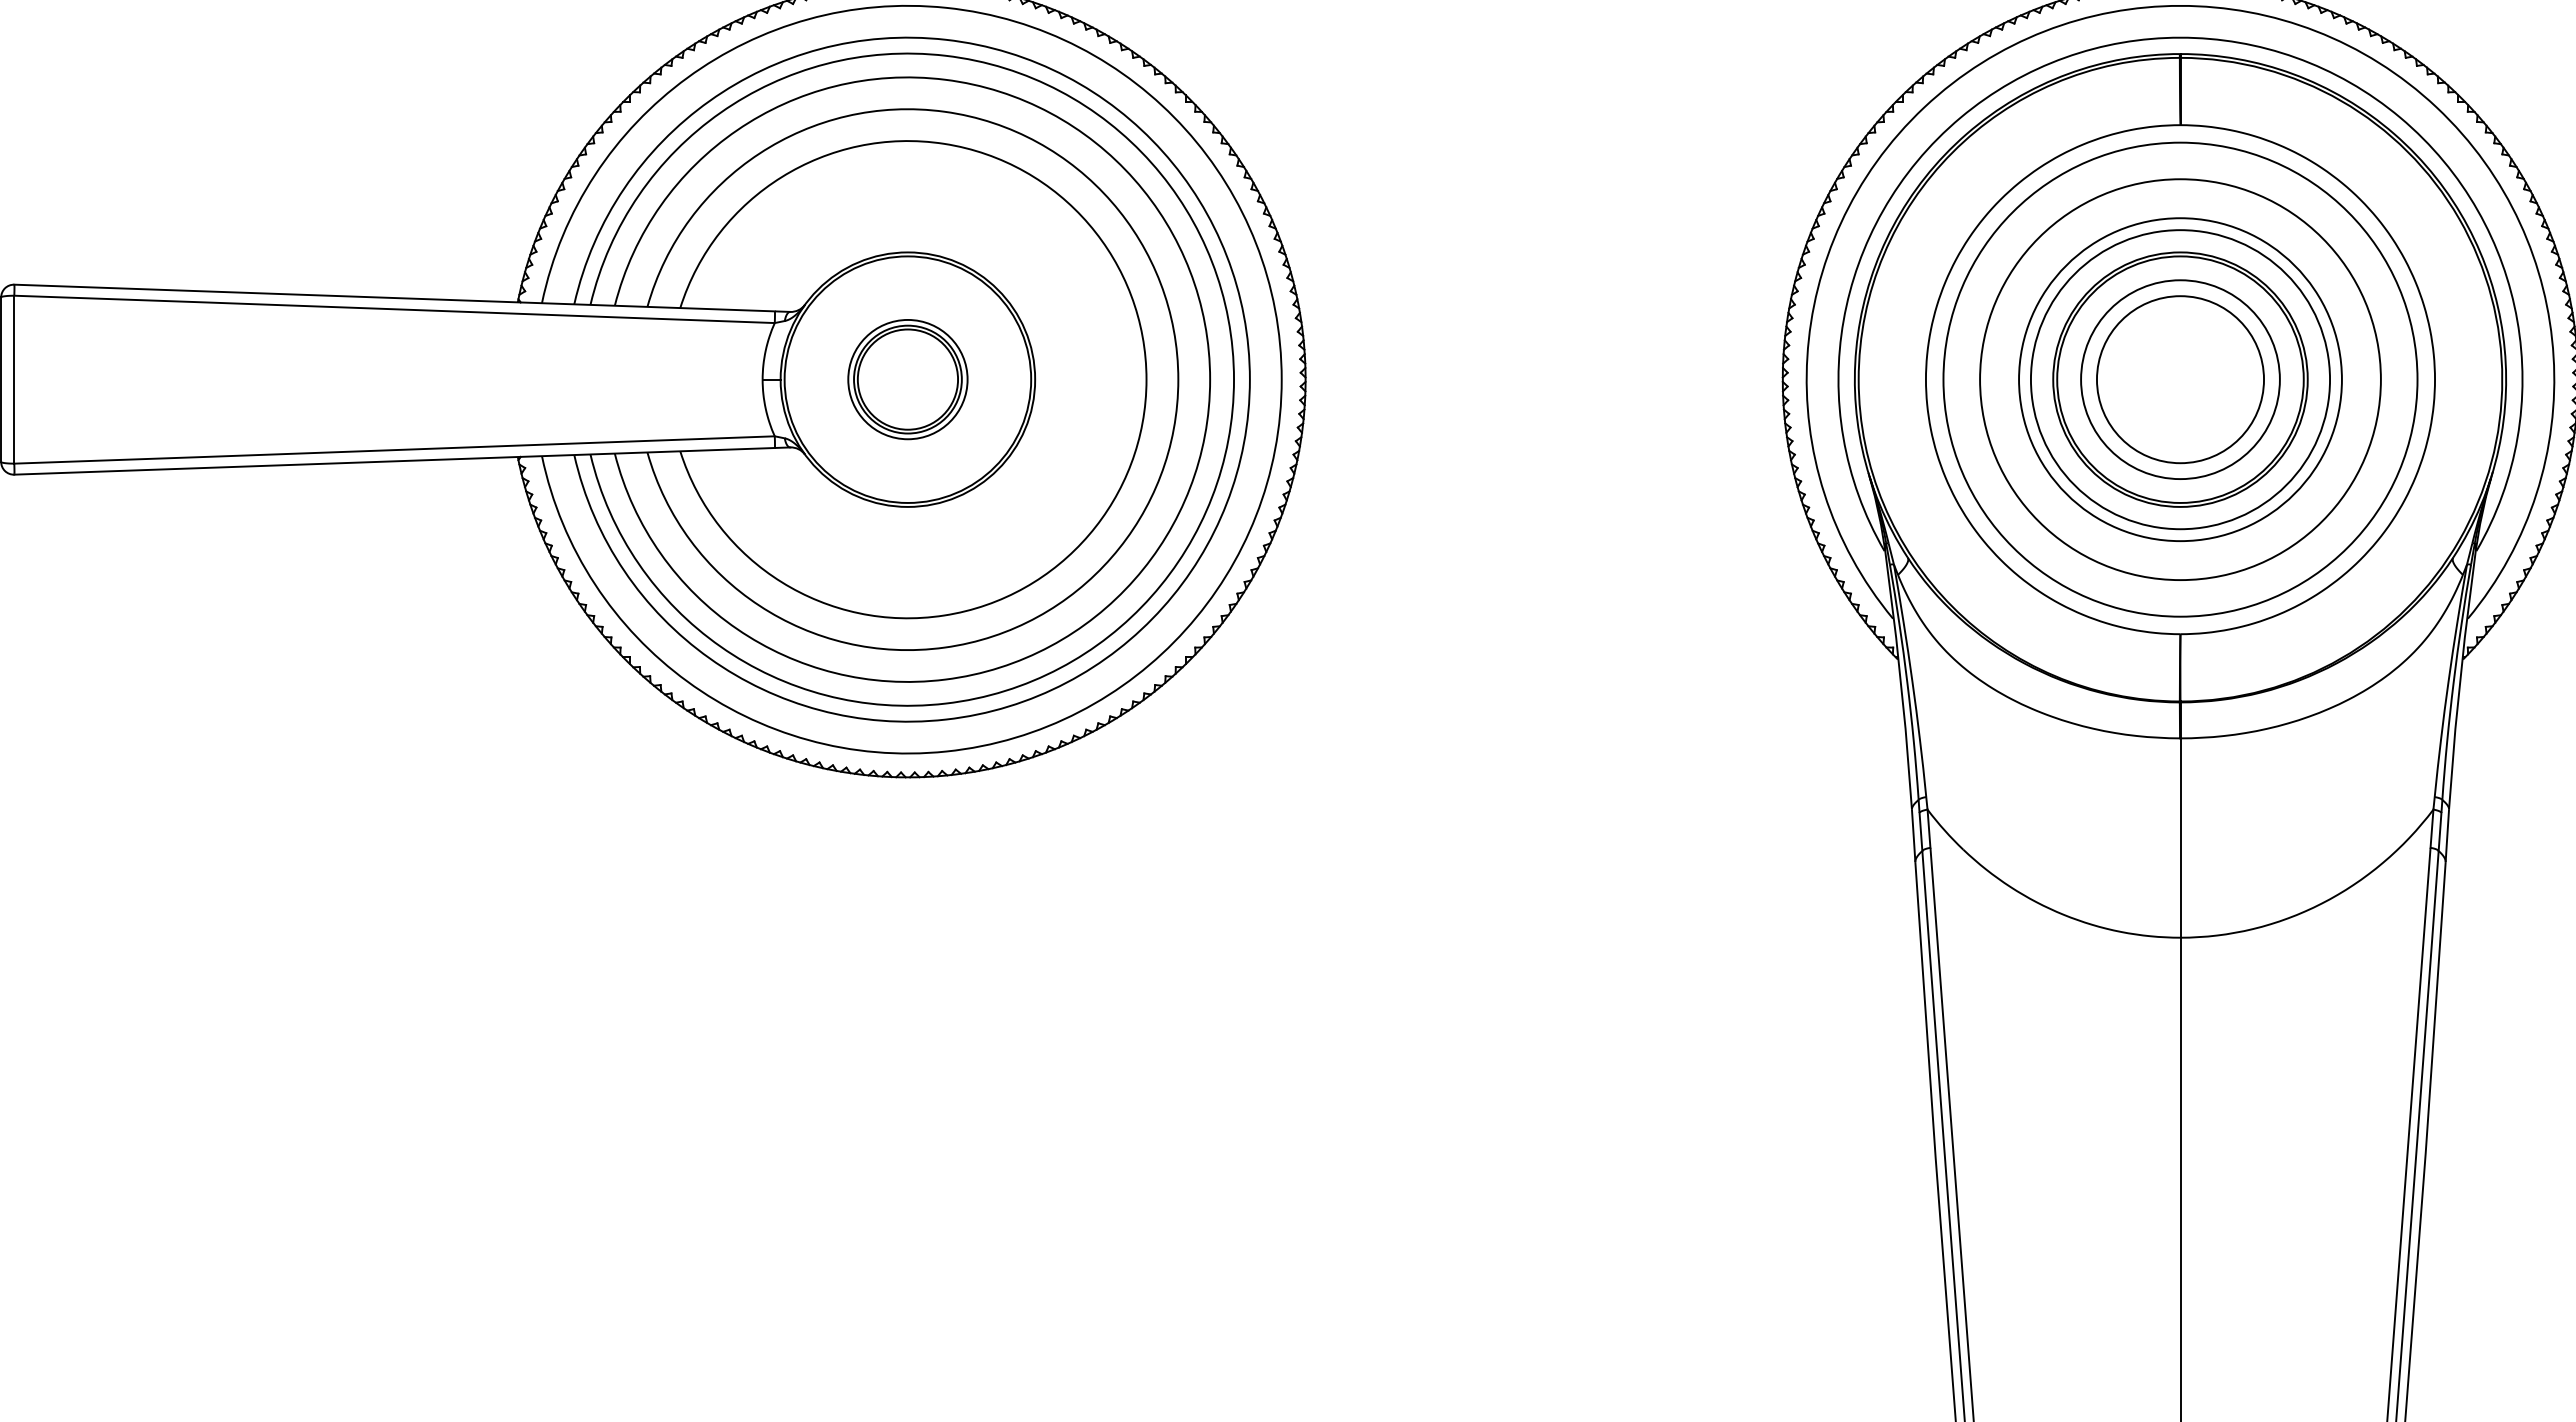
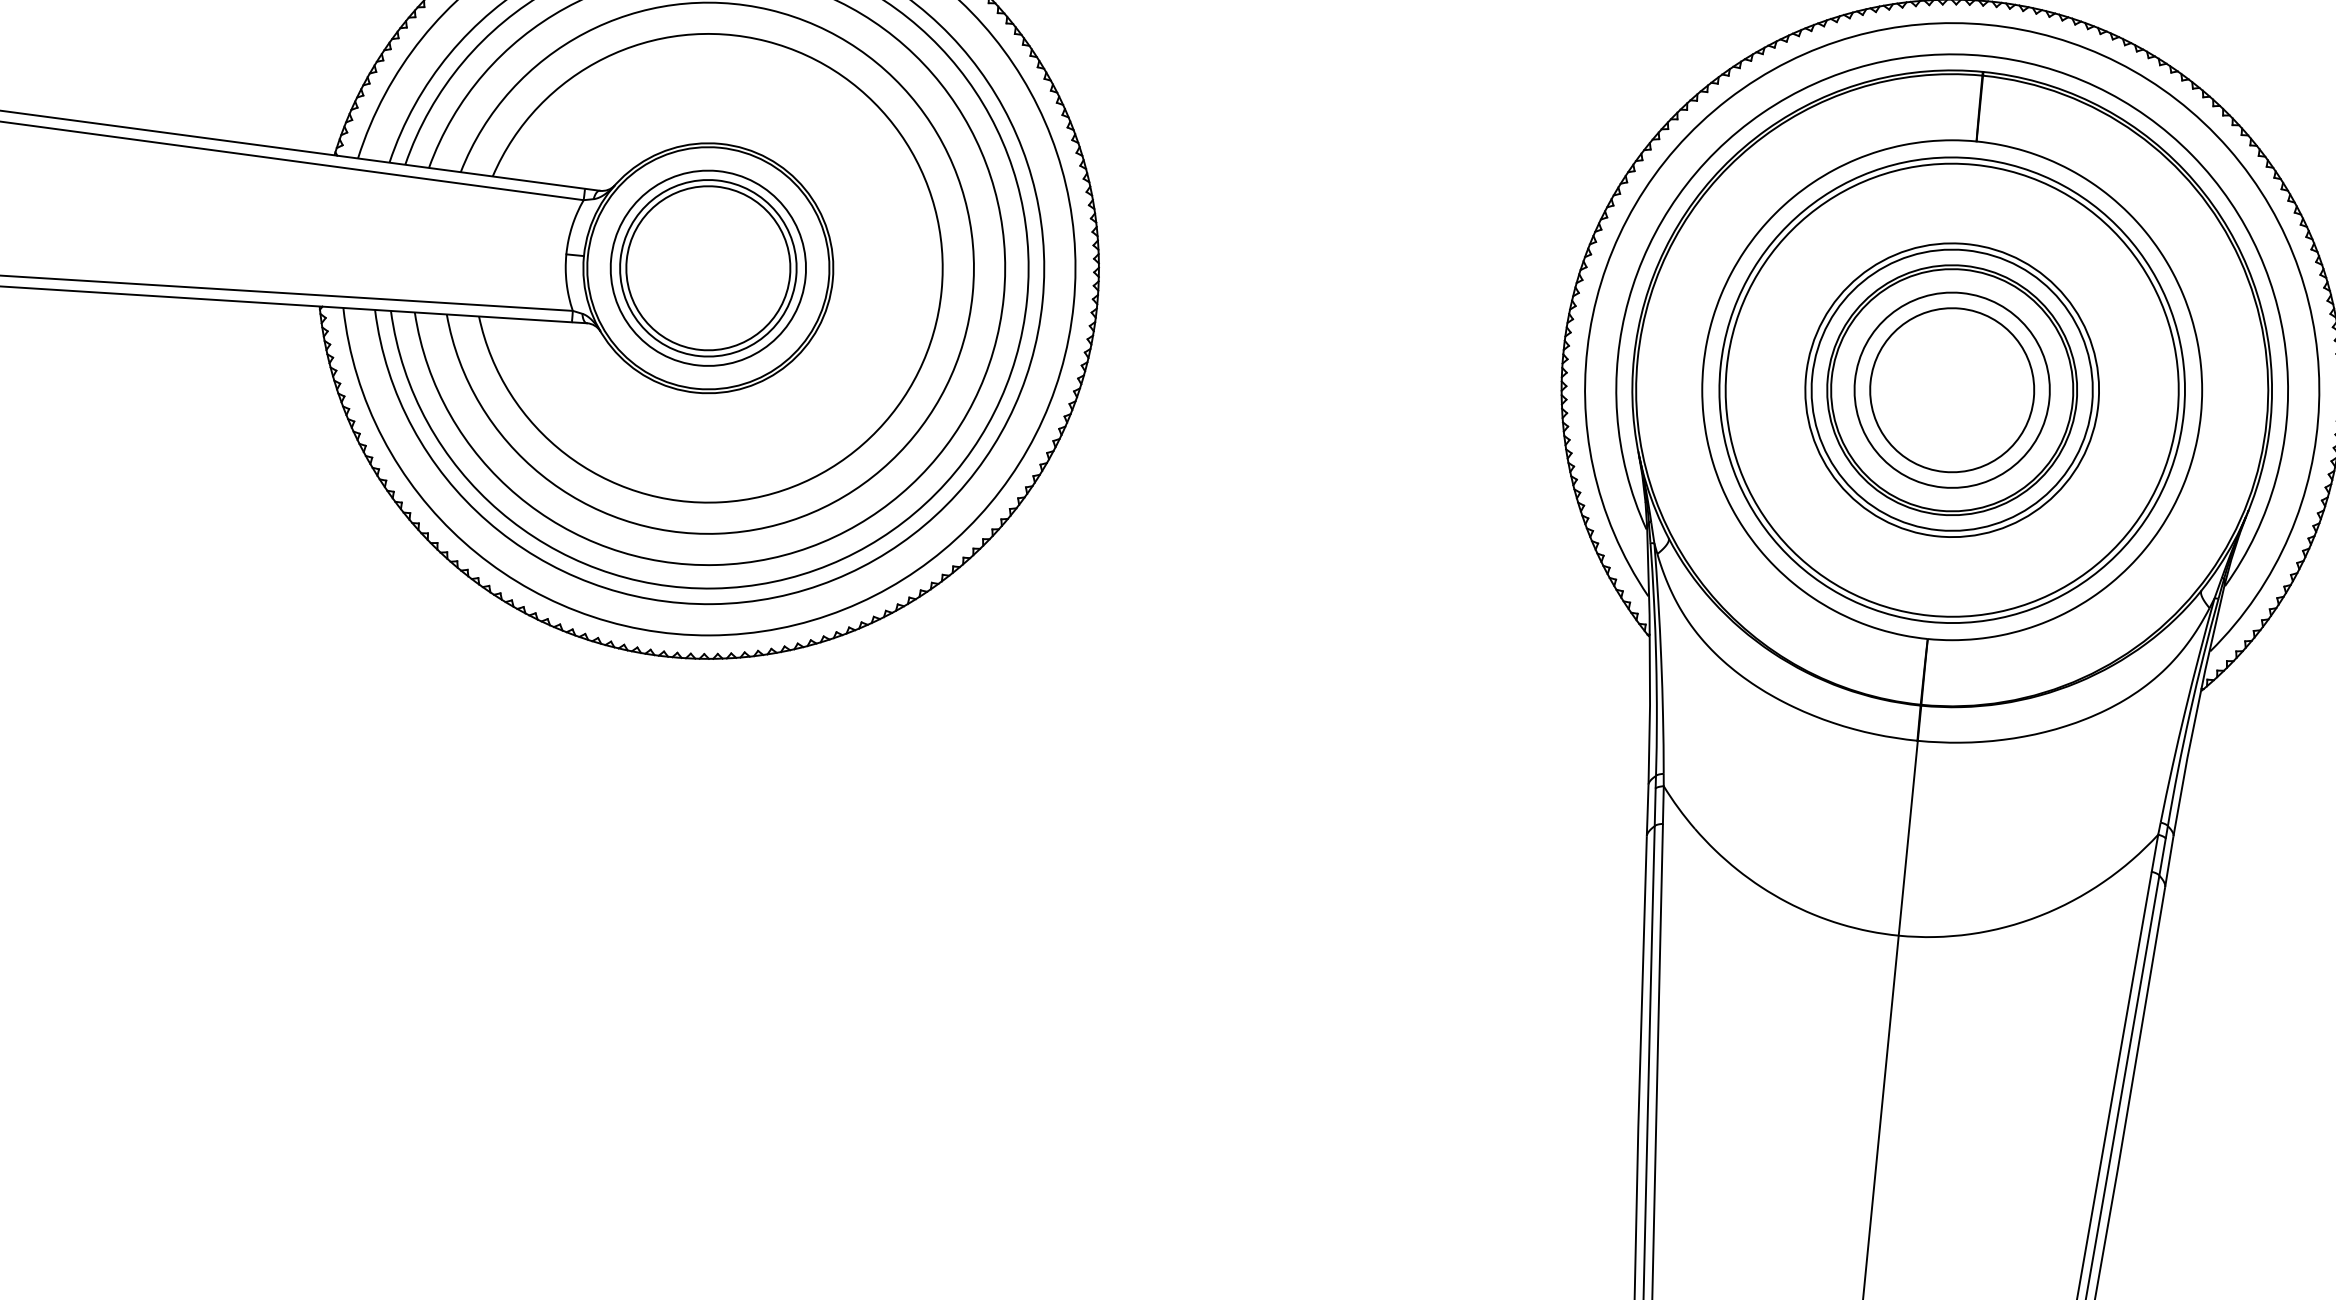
part: (907, 379) -> (707, 268), size x1.67
circle: (2180, 379) -> (1952, 390), size x0.71
circle: (2180, 379) -> (1952, 390), size x1.43

